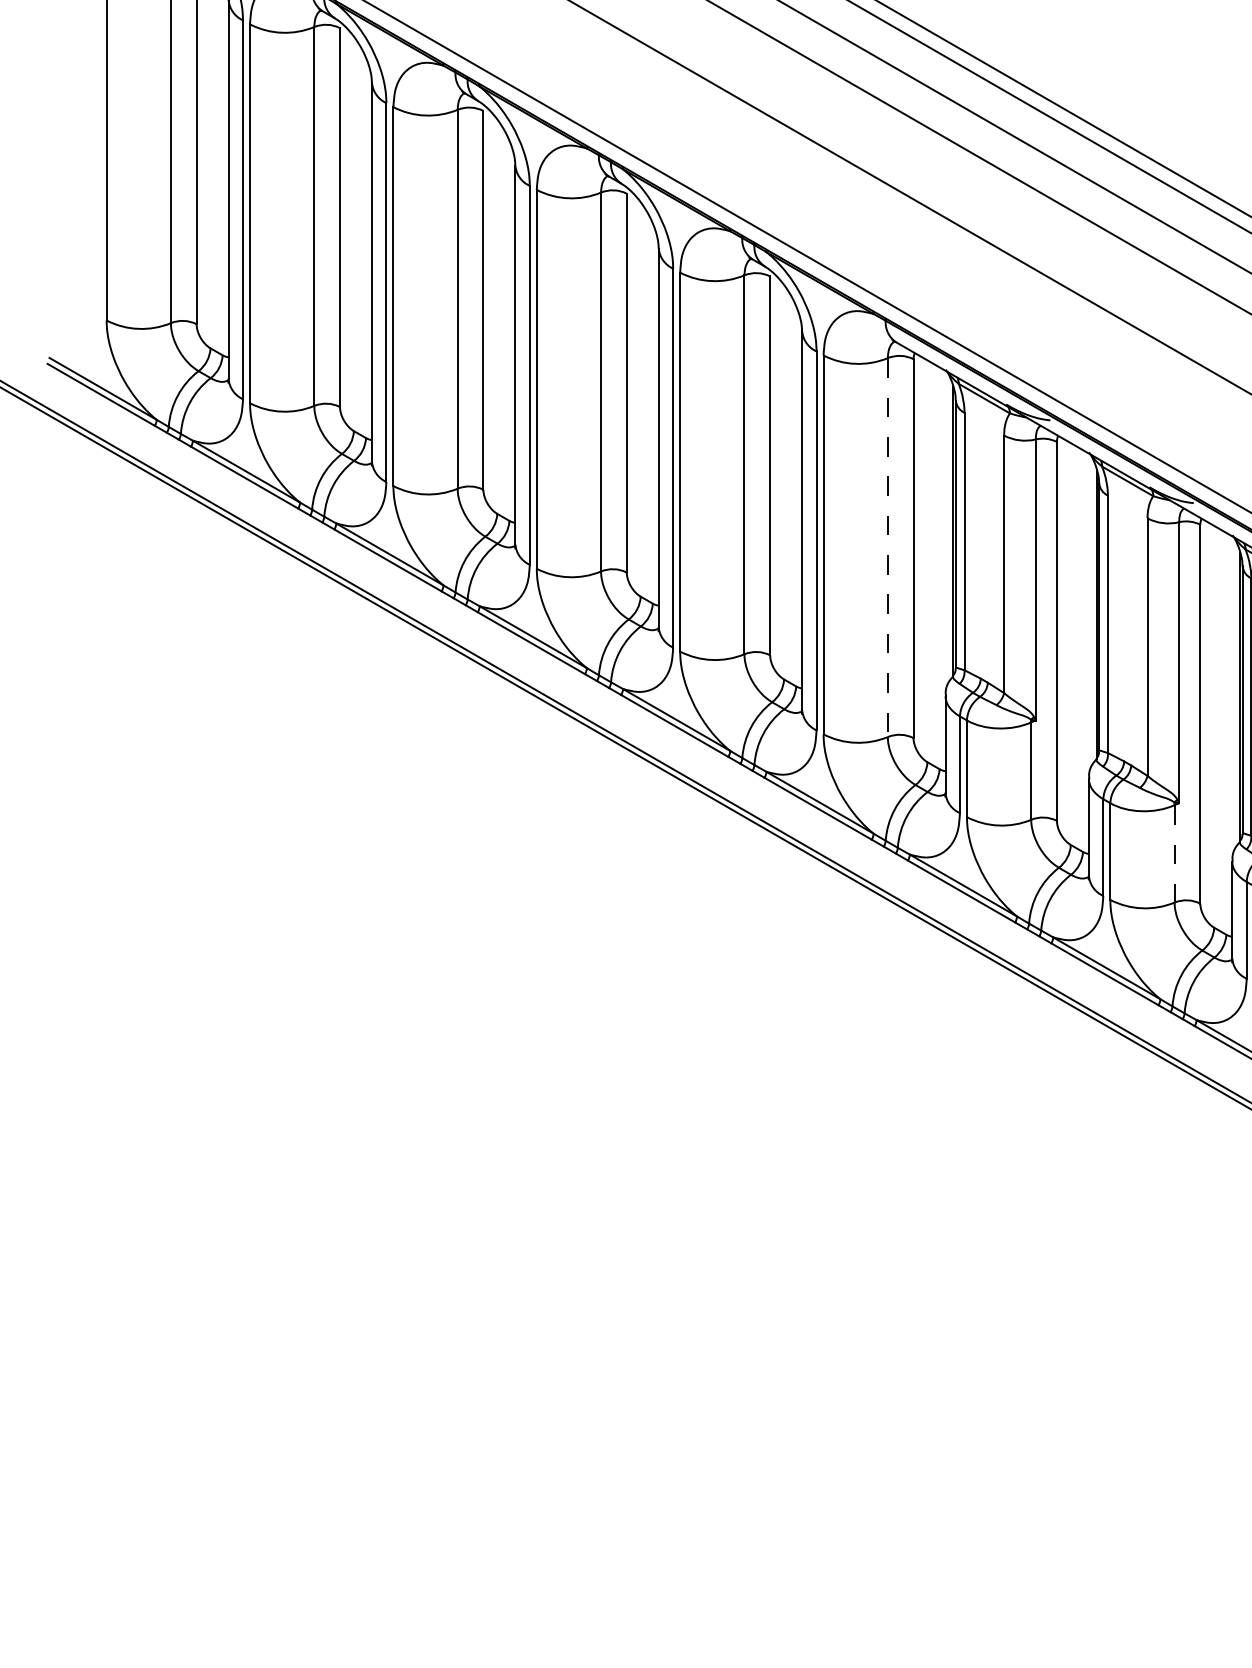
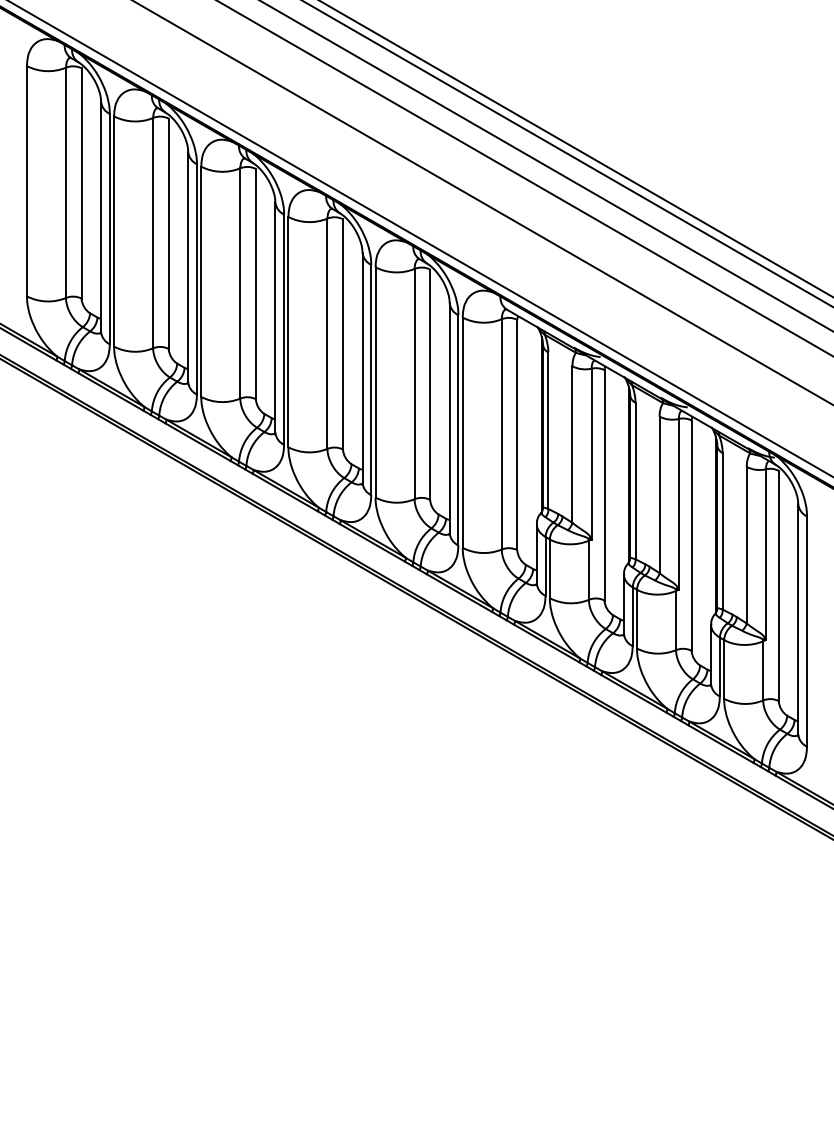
line: (887, 547) -> (501, 434), dashed -> solid
line: (1175, 853) -> (676, 620), dashed -> solid

